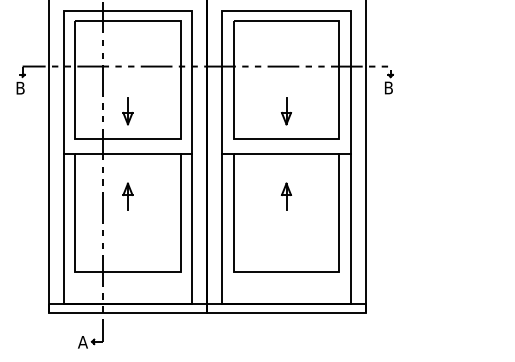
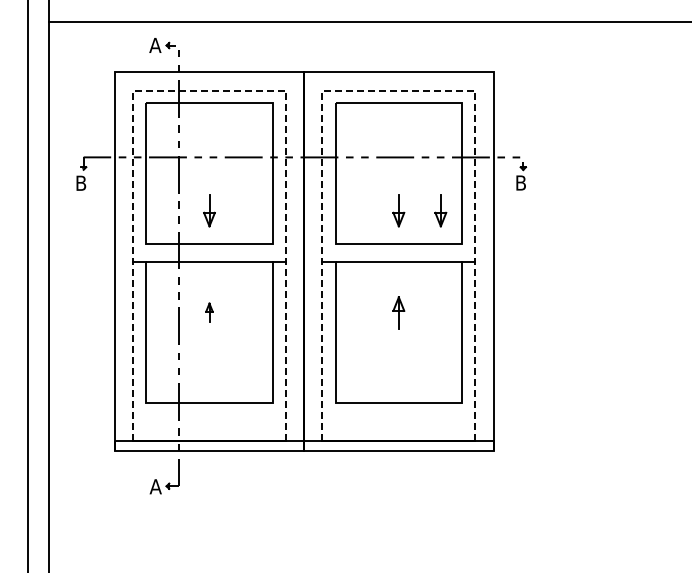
line: (127, 10) -> (209, 90), solid -> dashed
line: (286, 10) -> (398, 90), solid -> dashed
part: (321, 111) -> (440, 210), added
part: (127, 196) -> (209, 312), size x0.6

